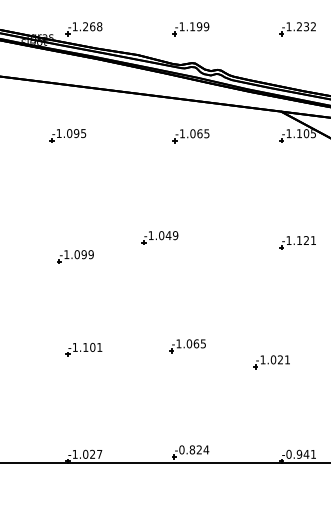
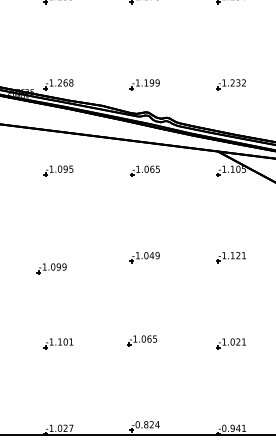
part: (67, 135) -> (58, 170), moved
part: (159, 237) -> (144, 257), moved
part: (270, 361) -> (230, 343), moved

